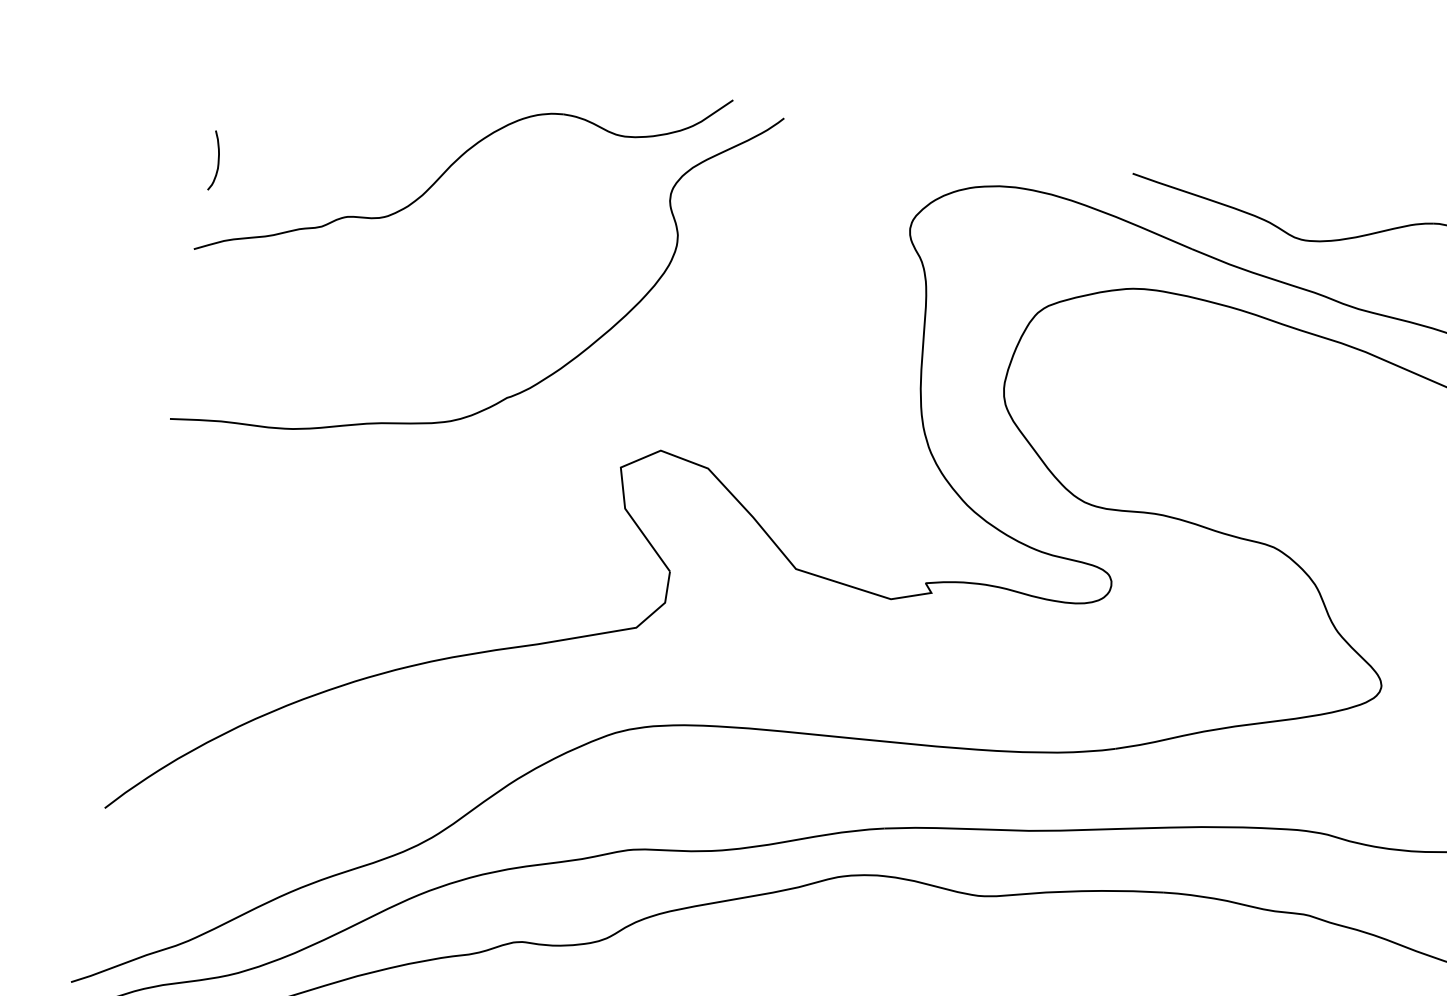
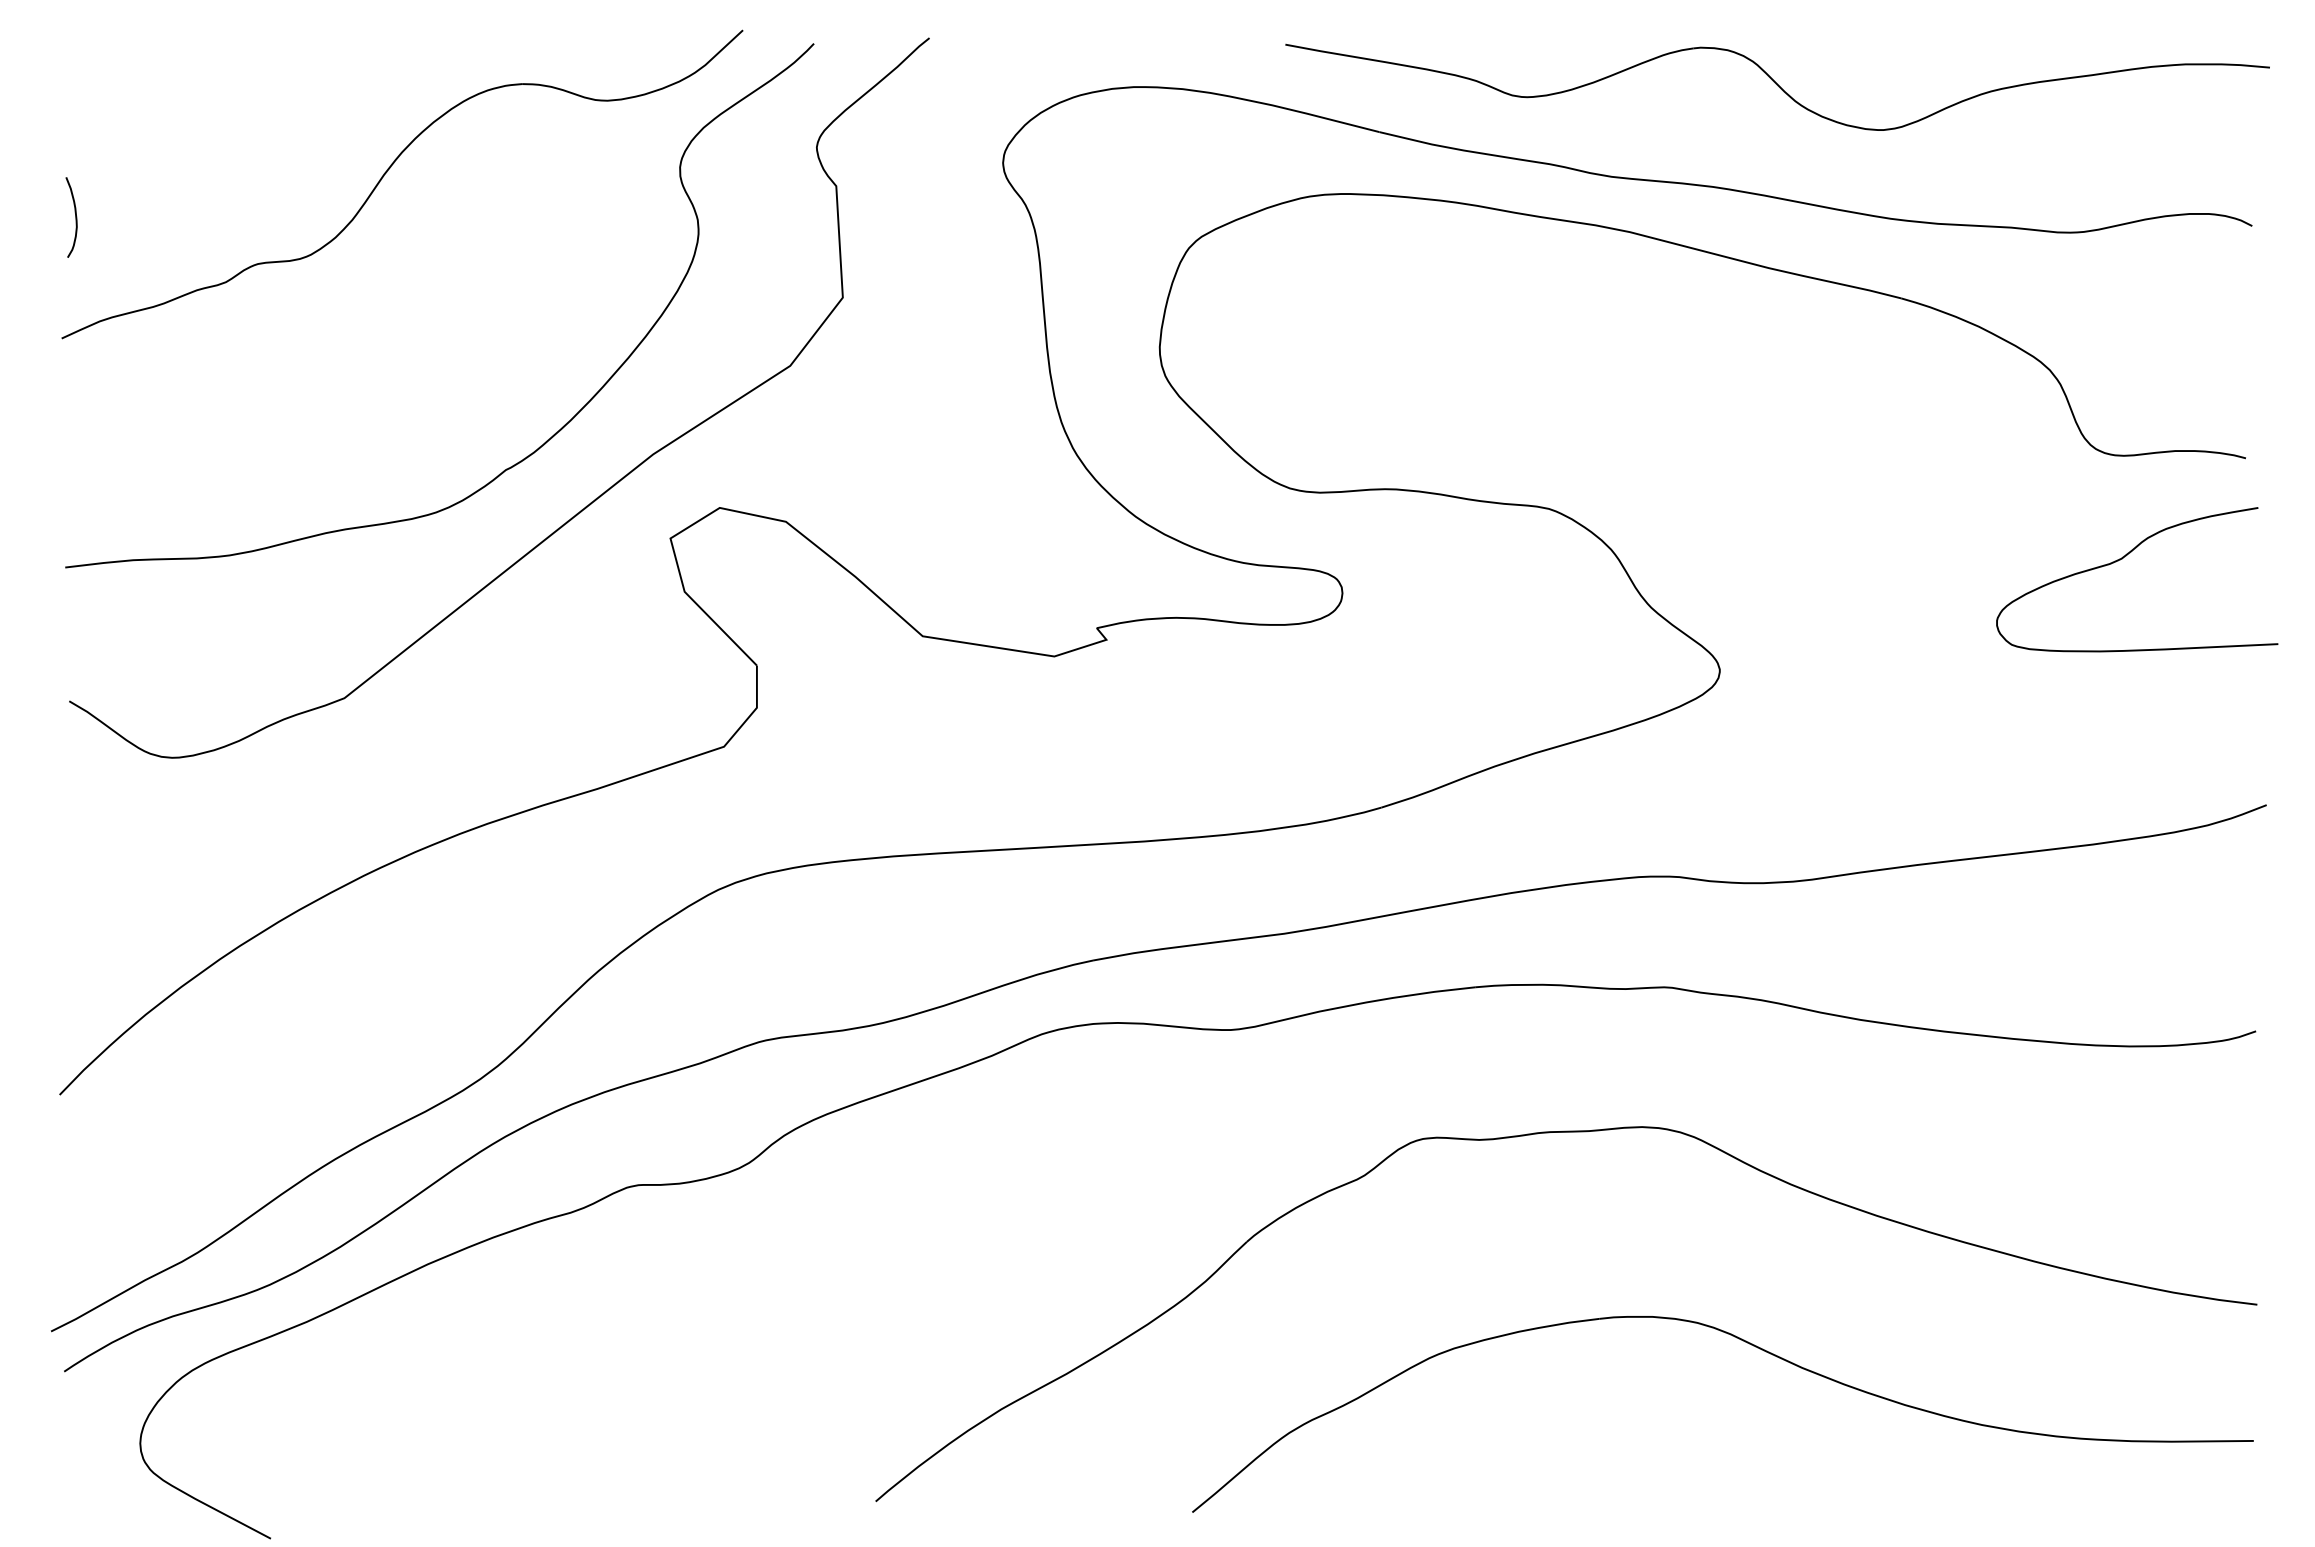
curve: (562, 433) -> (586, 505), added

